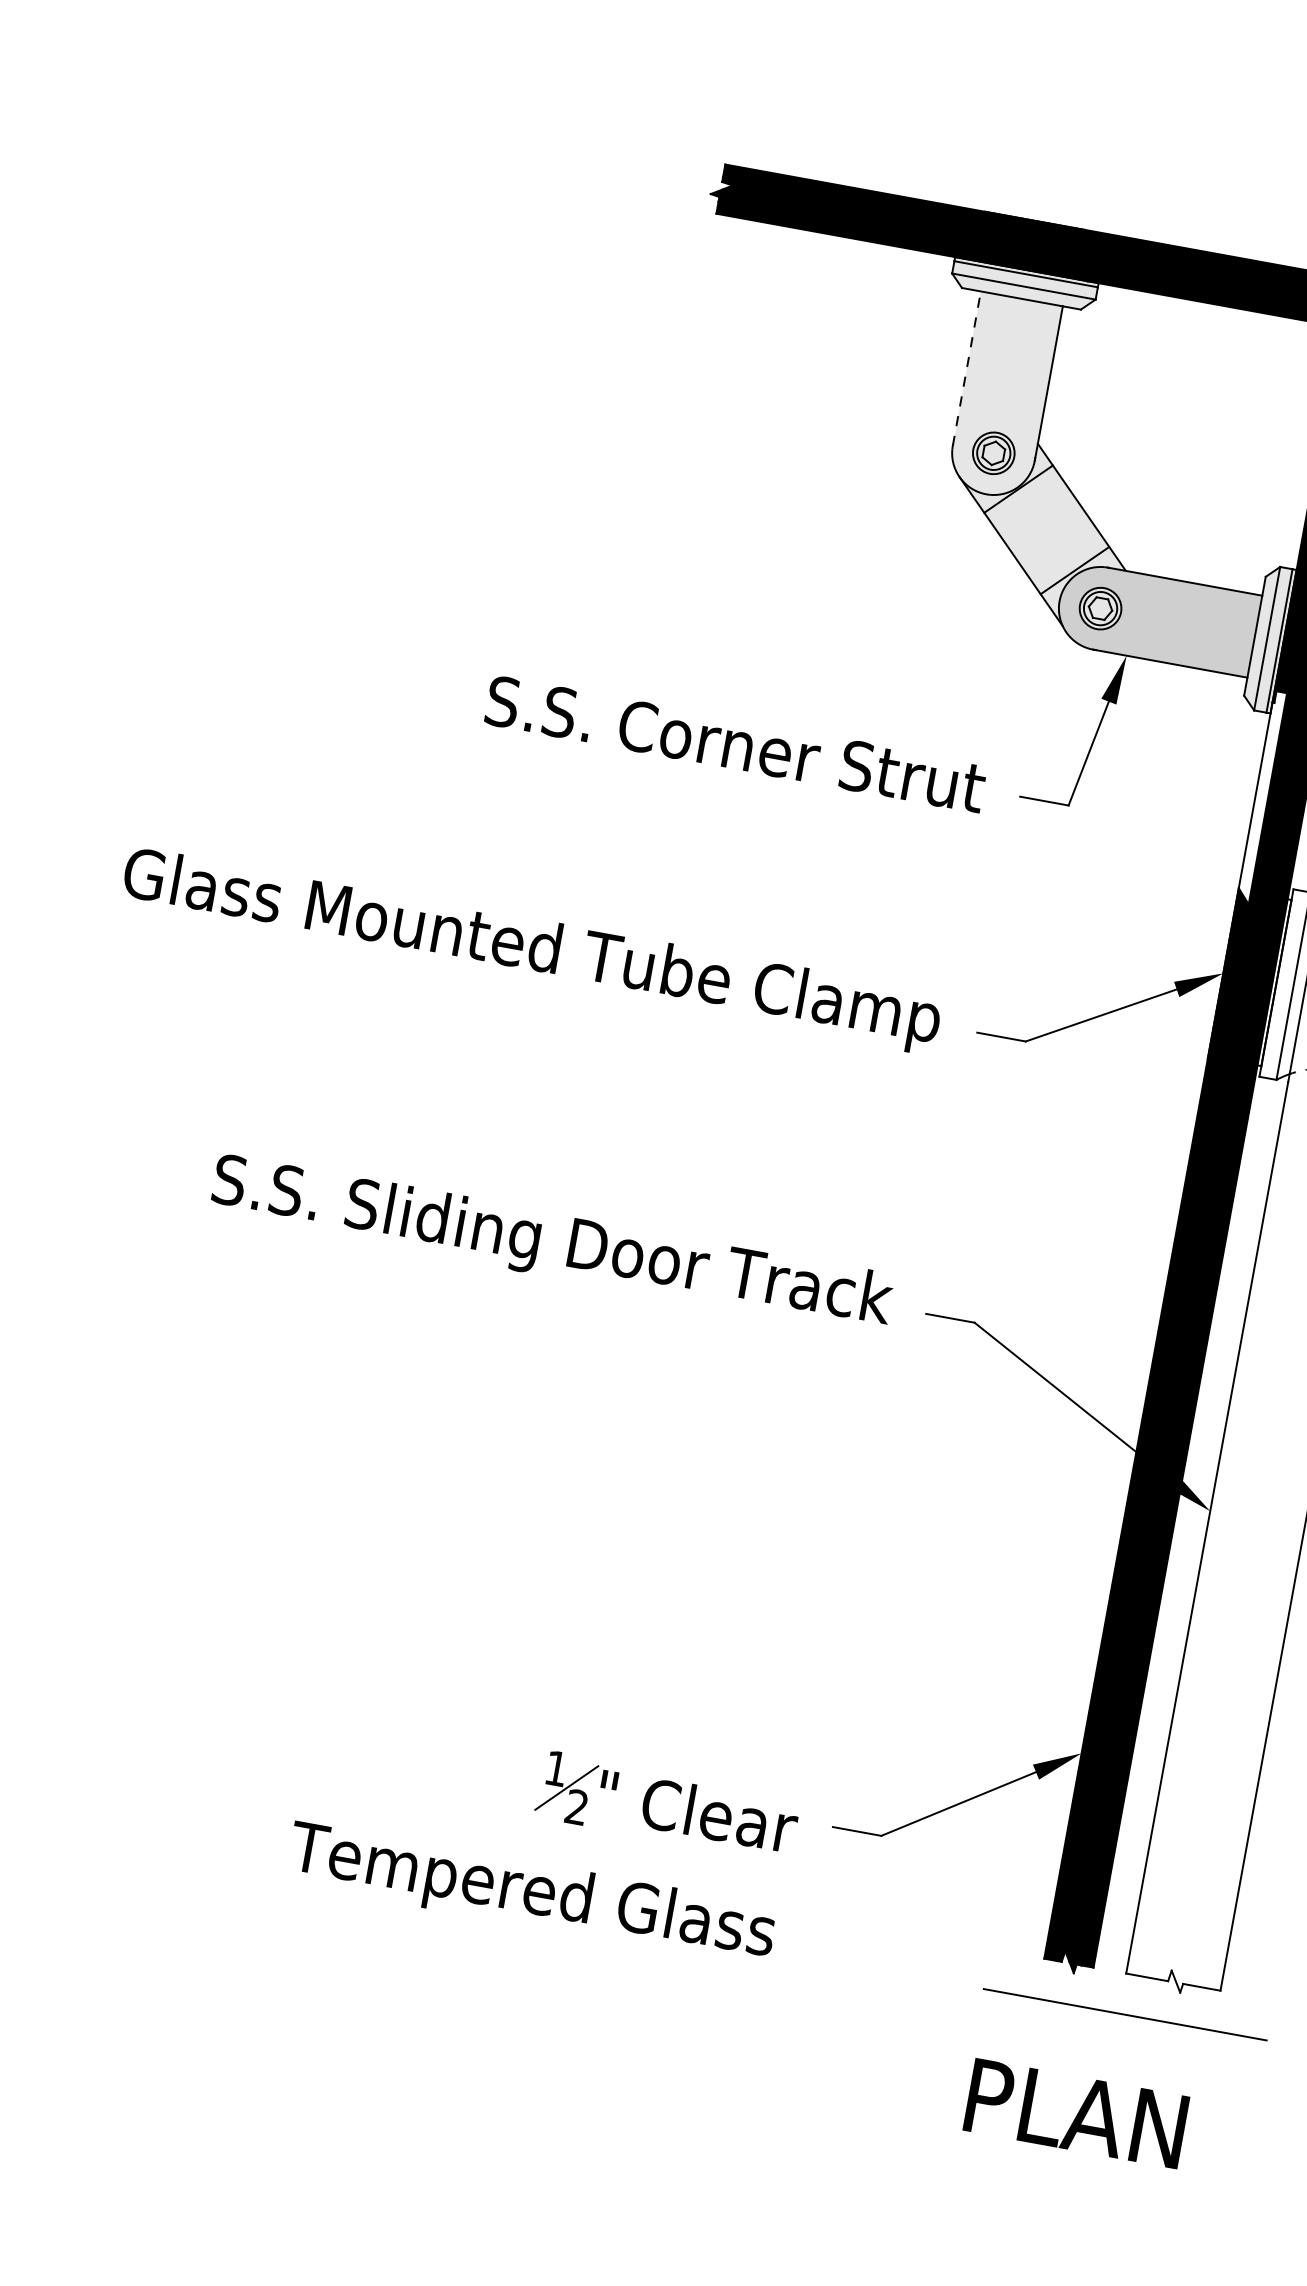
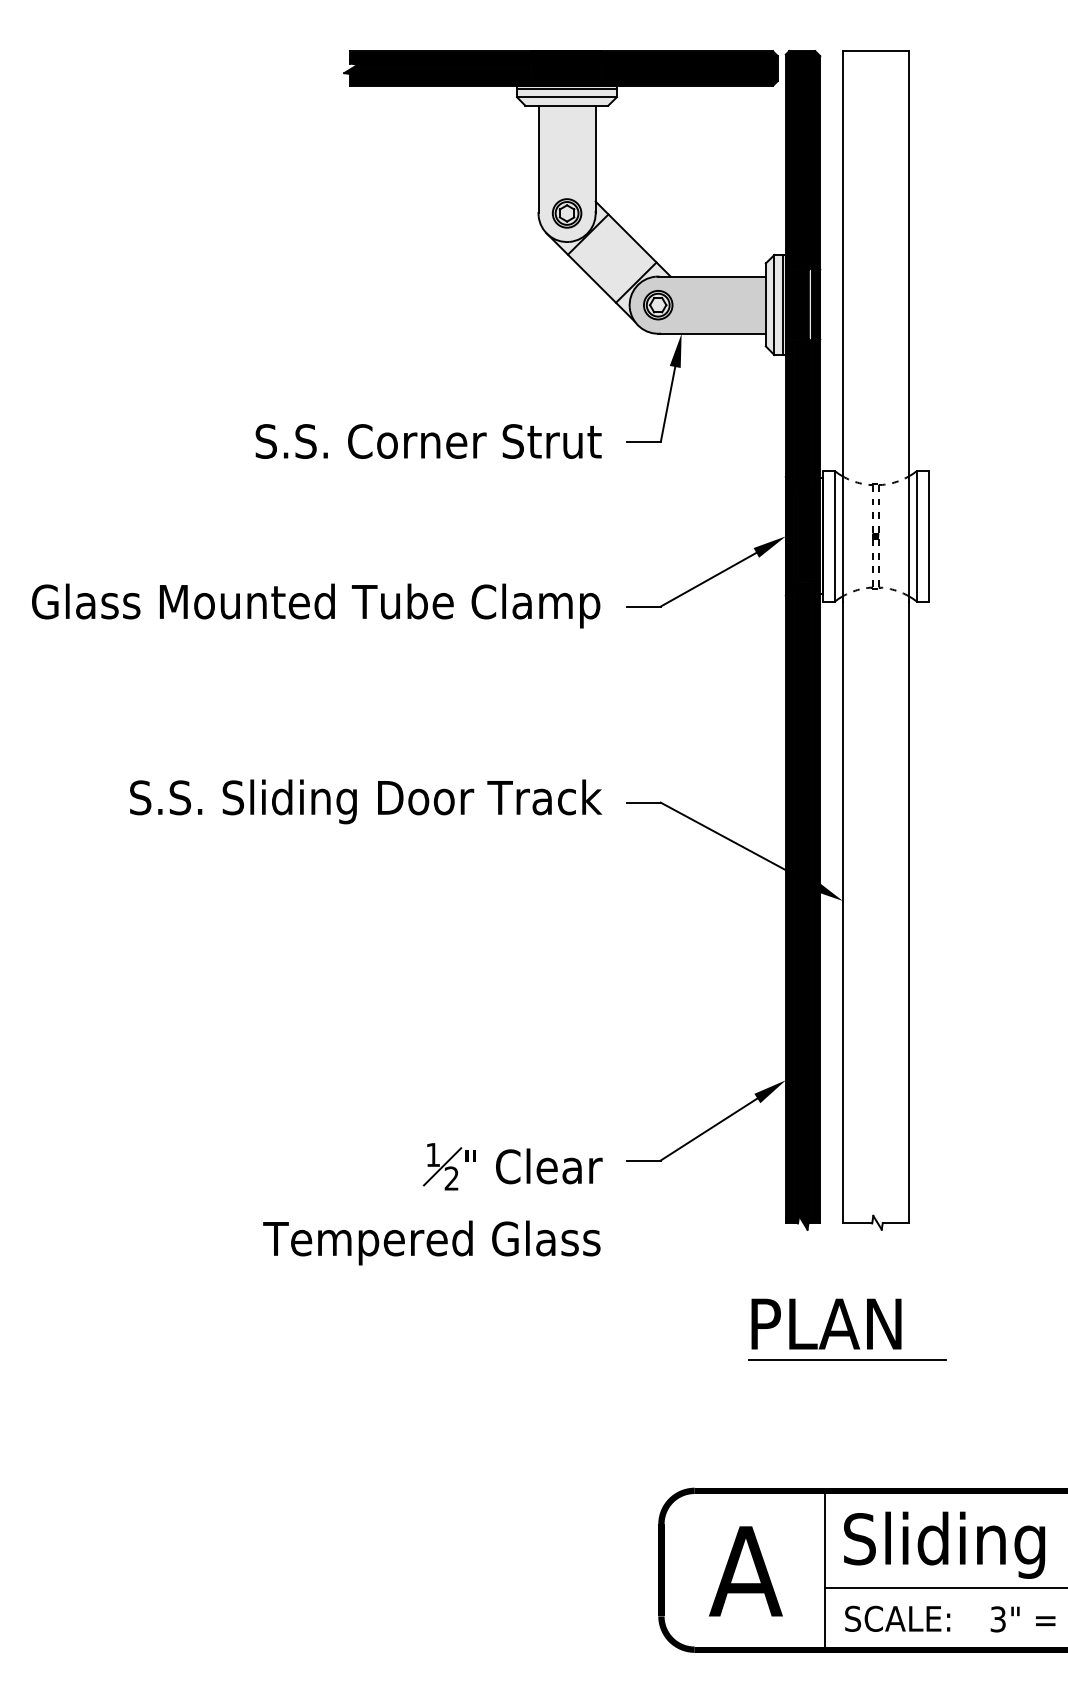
line: (966, 368) -> (538, 159), dashed -> solid
fill: (1260, 796) -> (789, 412), added
line: (1125, 2013) -> (847, 1359), moved

